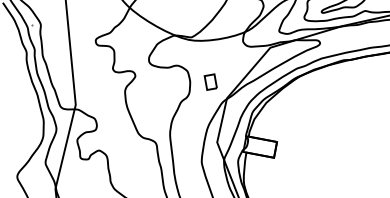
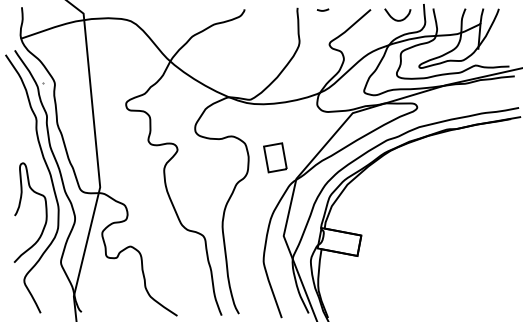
part: (210, 81) -> (275, 157), size x1.43
curve: (14, 119) -> (20, 206), added

